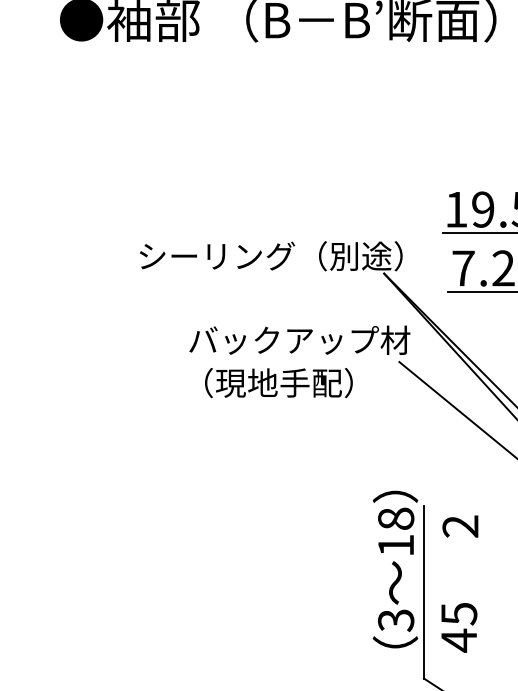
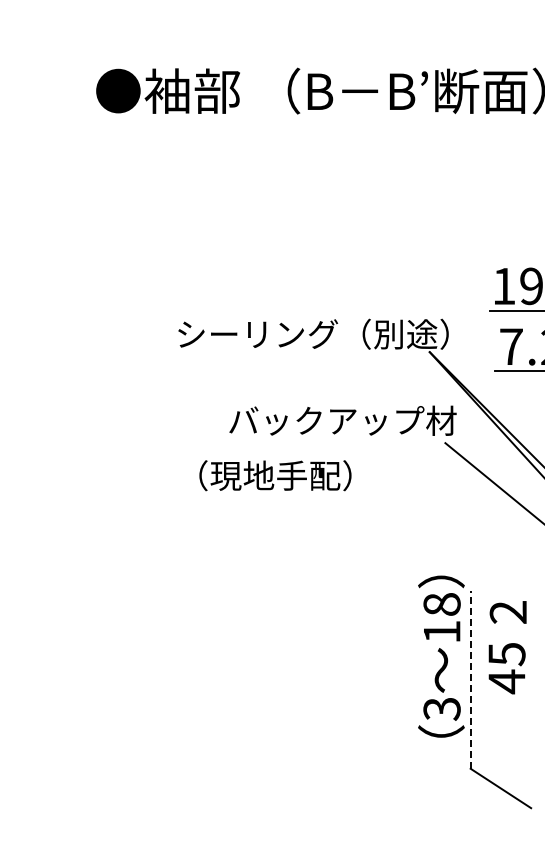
text: (278, 382) -> (275, 475), moved
line: (423, 591) -> (470, 679), solid -> dashed
text: (458, 627) -> (506, 668), moved

